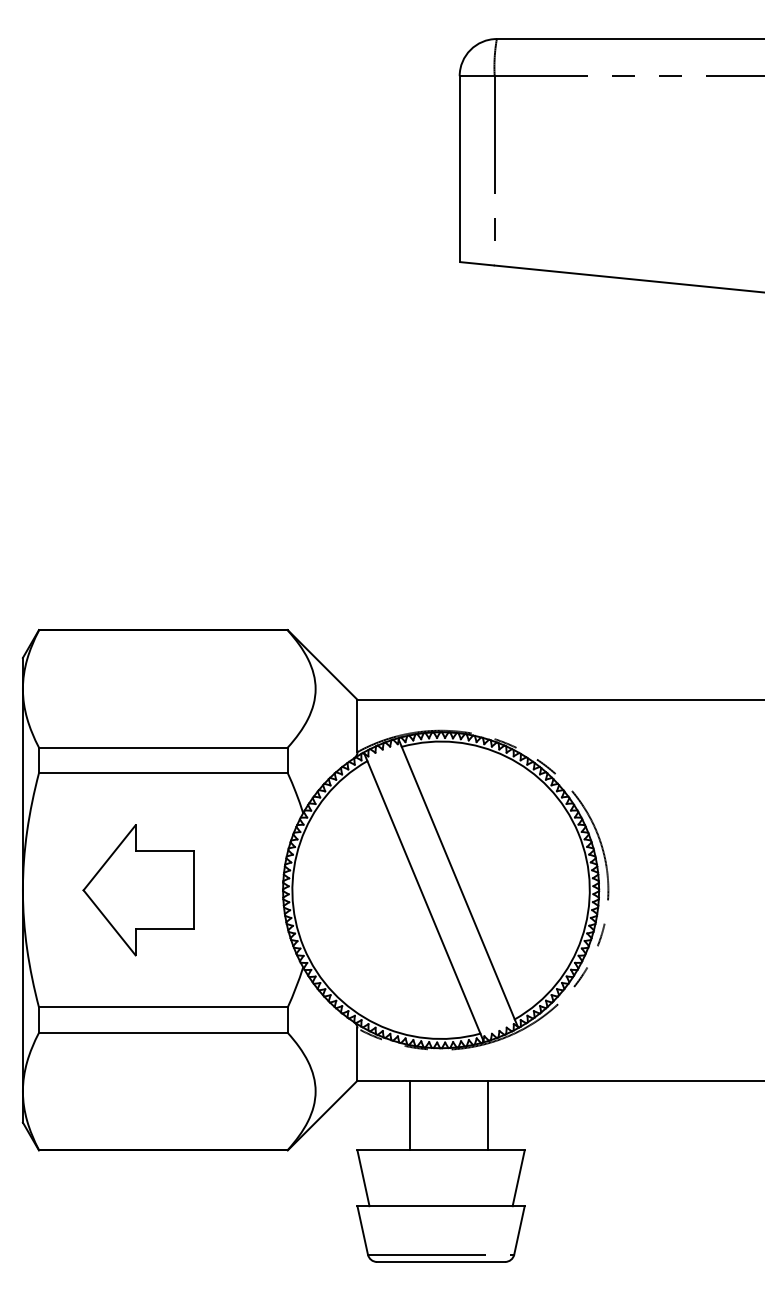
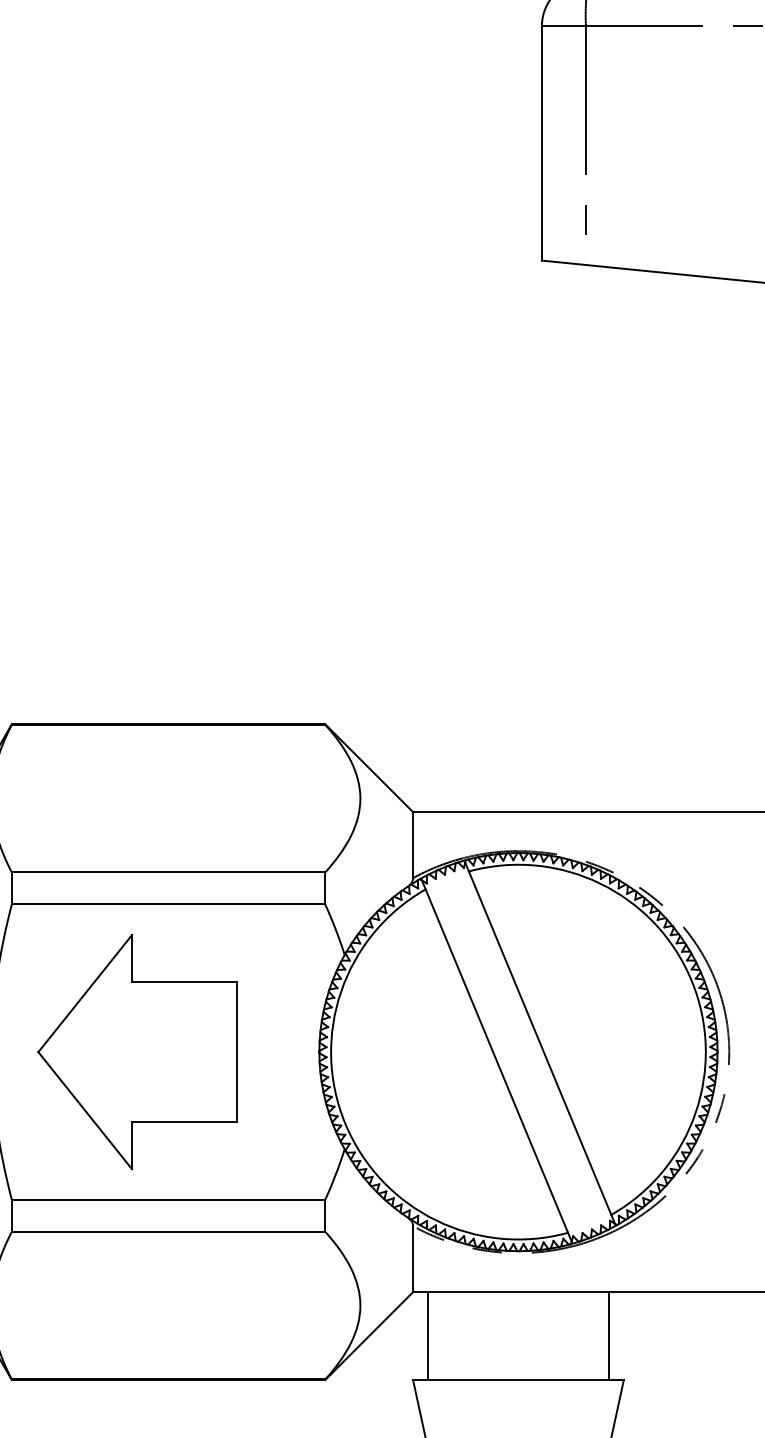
part: (138, 890) -> (137, 1052), size x1.43
line: (409, 1115) -> (428, 1335), moved
line: (487, 1115) -> (608, 1335), moved

